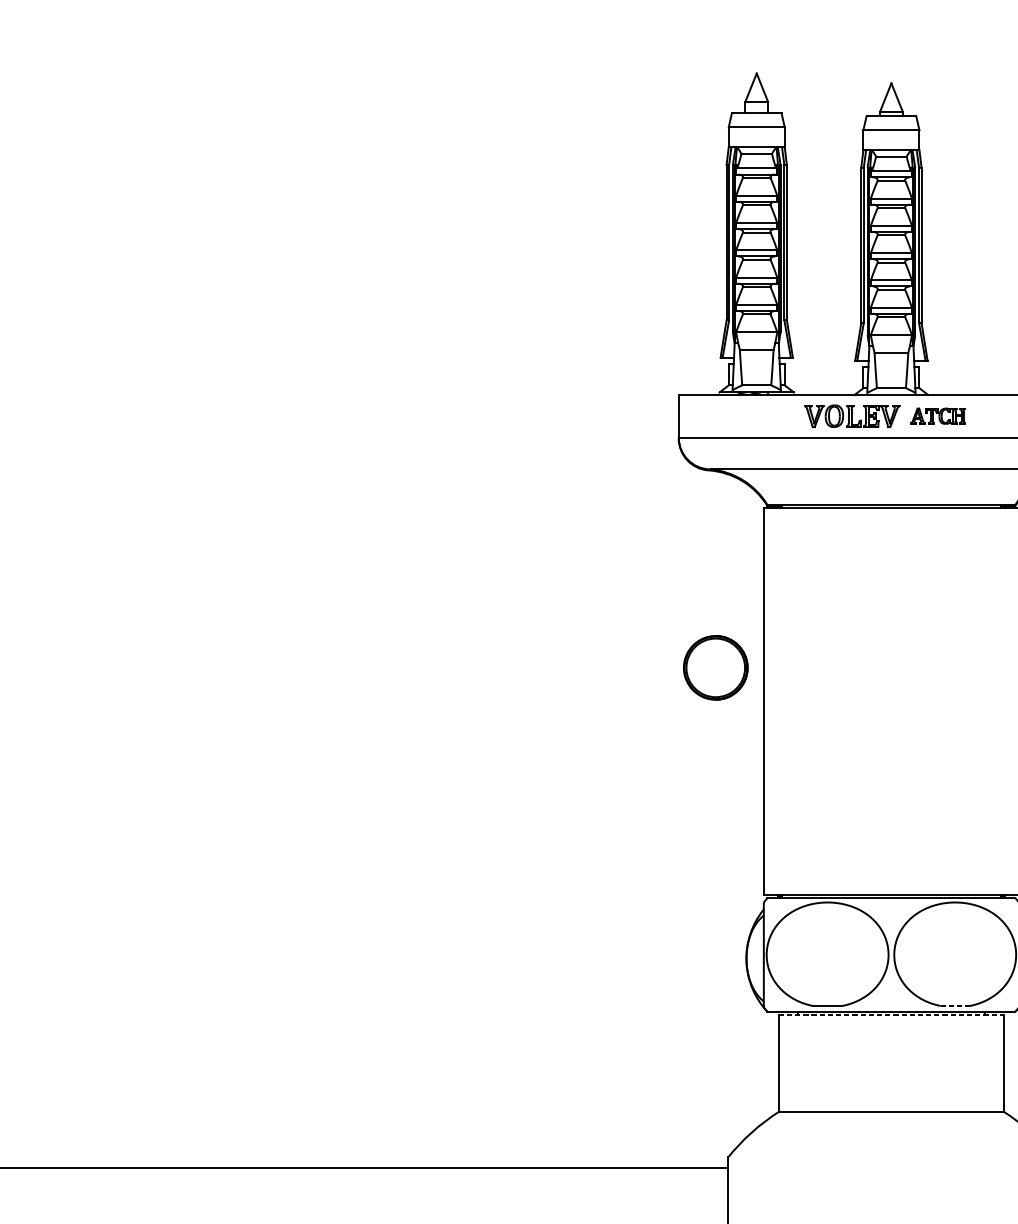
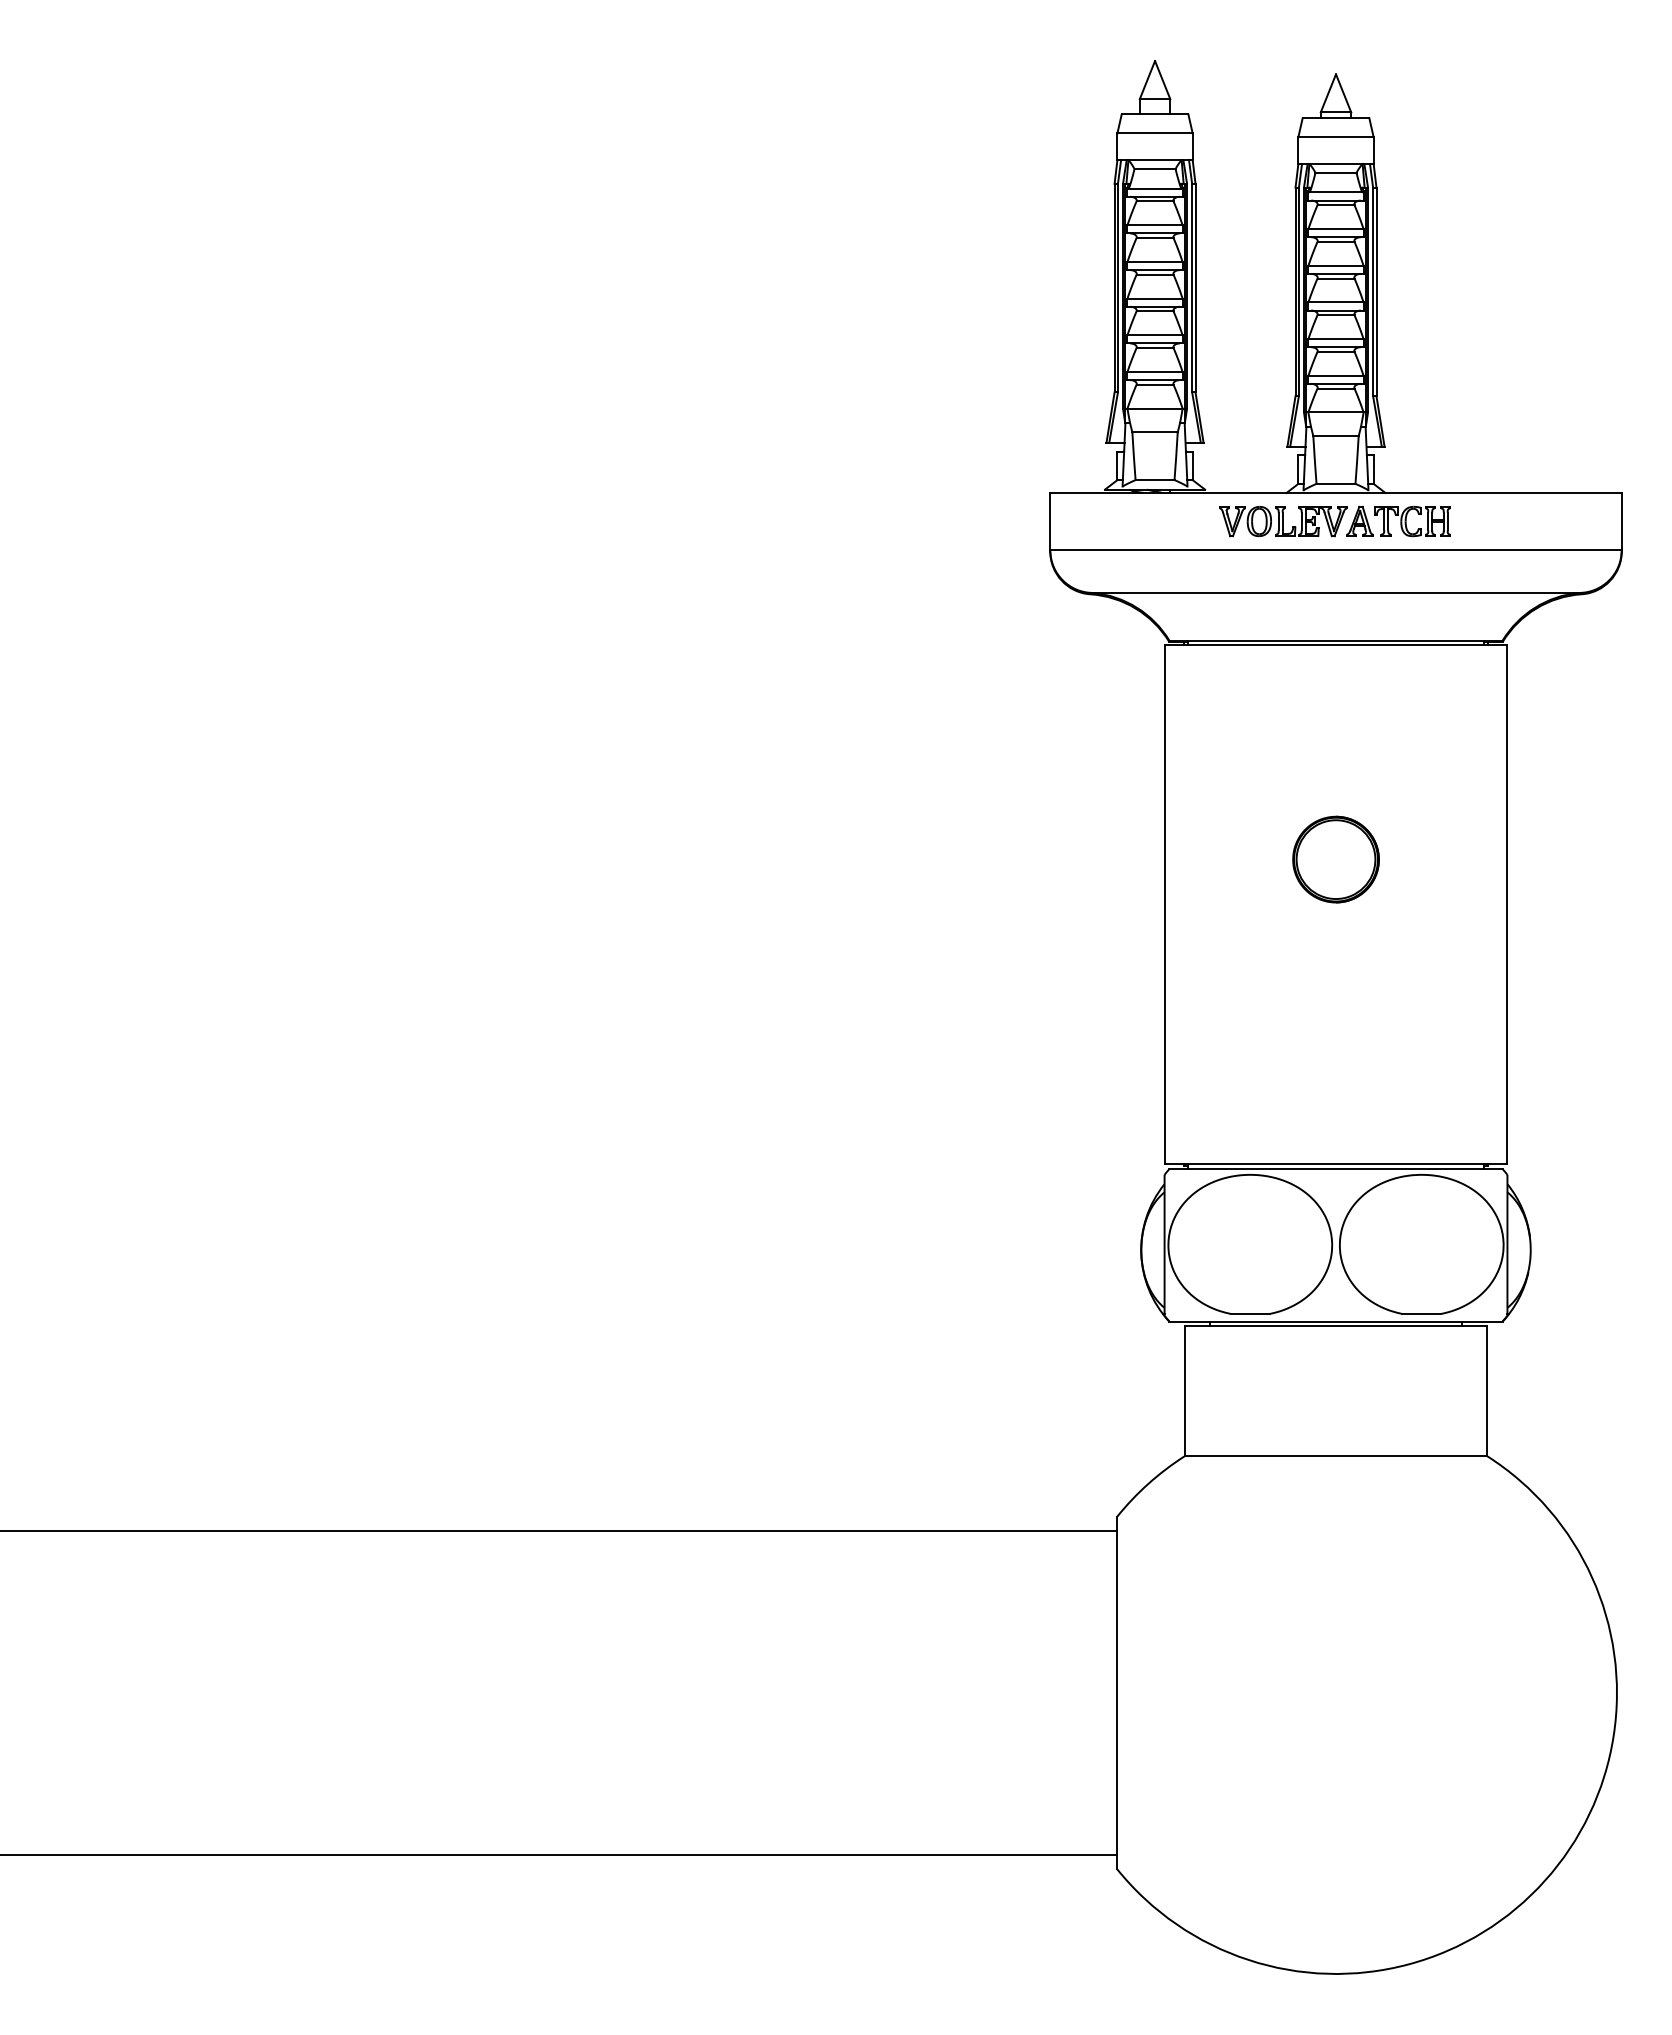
part: (937, 416) -> (1398, 521), size x1.43
part: (715, 667) -> (1335, 859), moved
line: (955, 1005) -> (1421, 1313), dashed -> solid
line: (891, 1015) -> (1336, 1326), dashed -> solid

